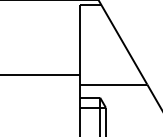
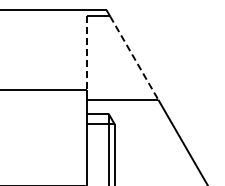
line: (79, 40) -> (86, 53), solid -> dashed
line: (124, 45) -> (134, 58), solid -> dashed

